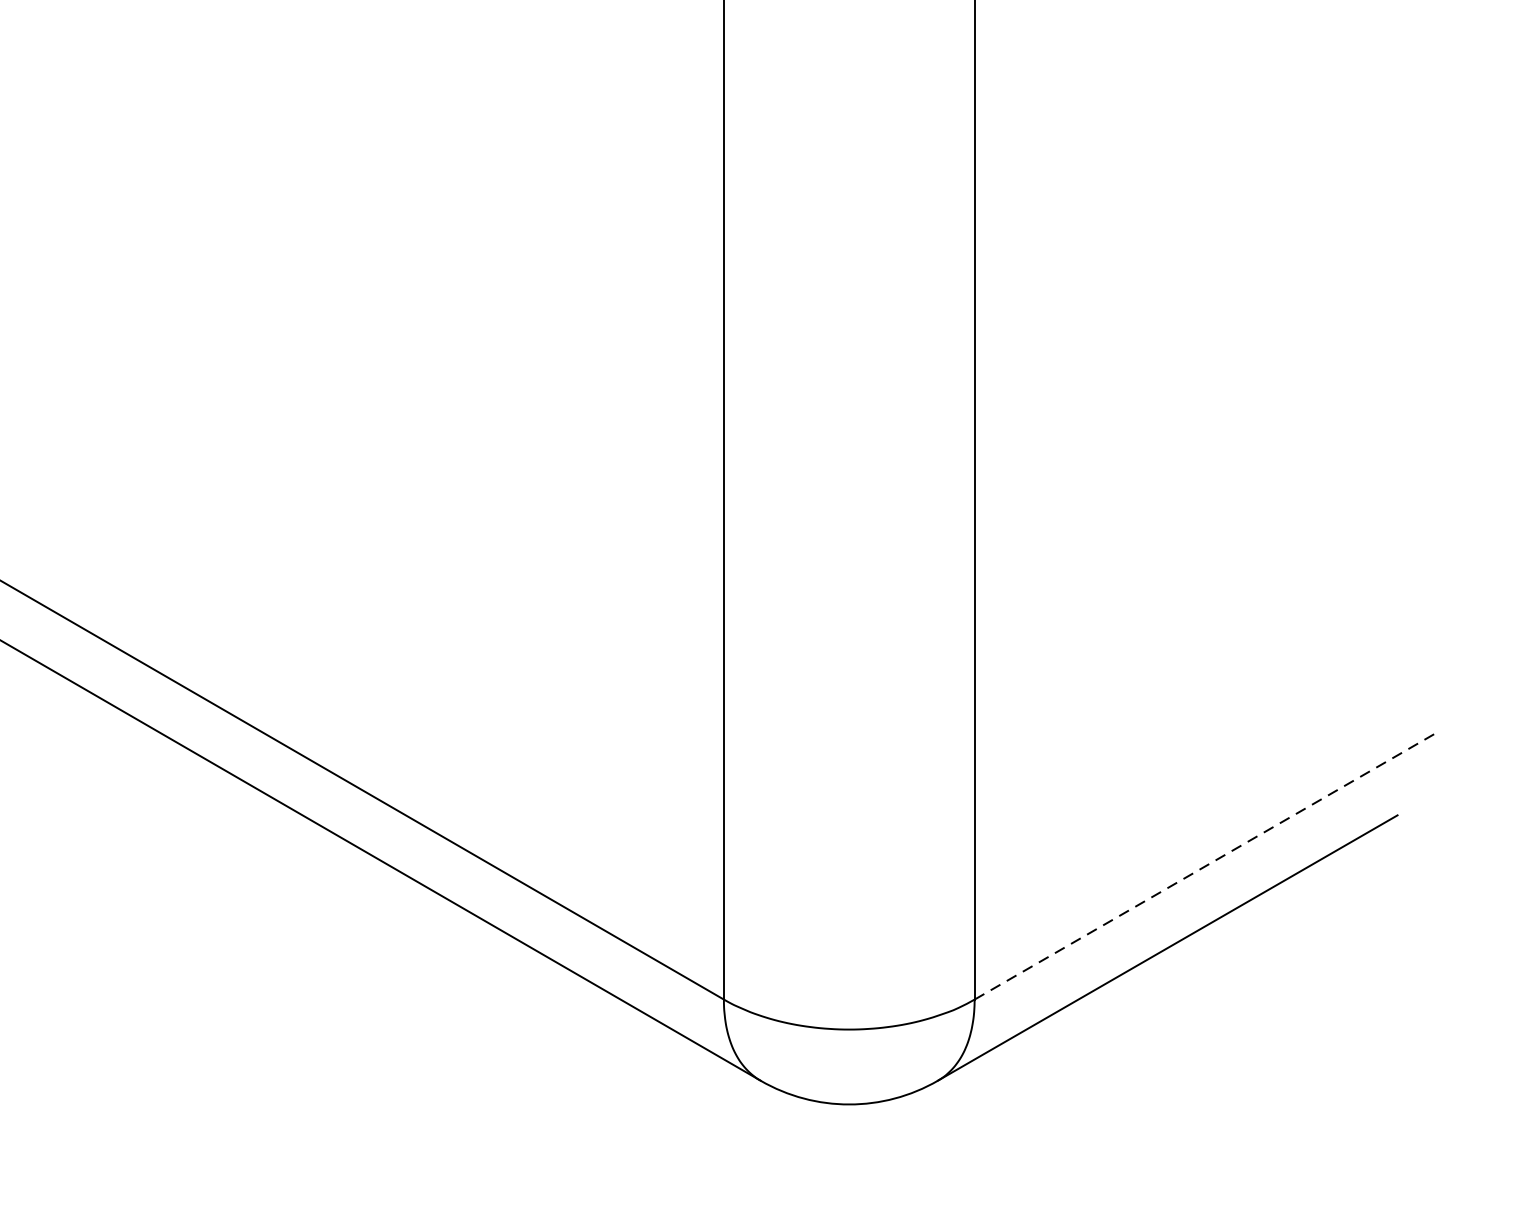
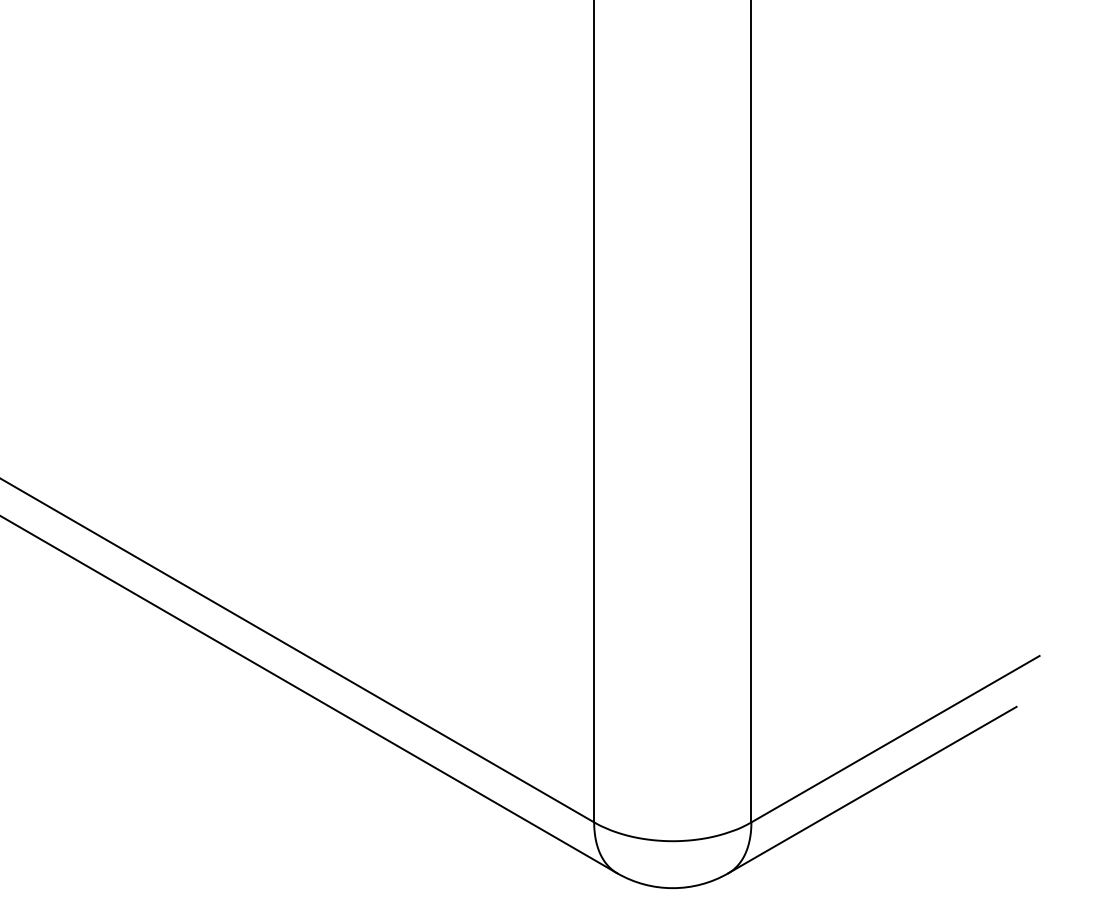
line: (1204, 865) -> (895, 738), dashed -> solid

